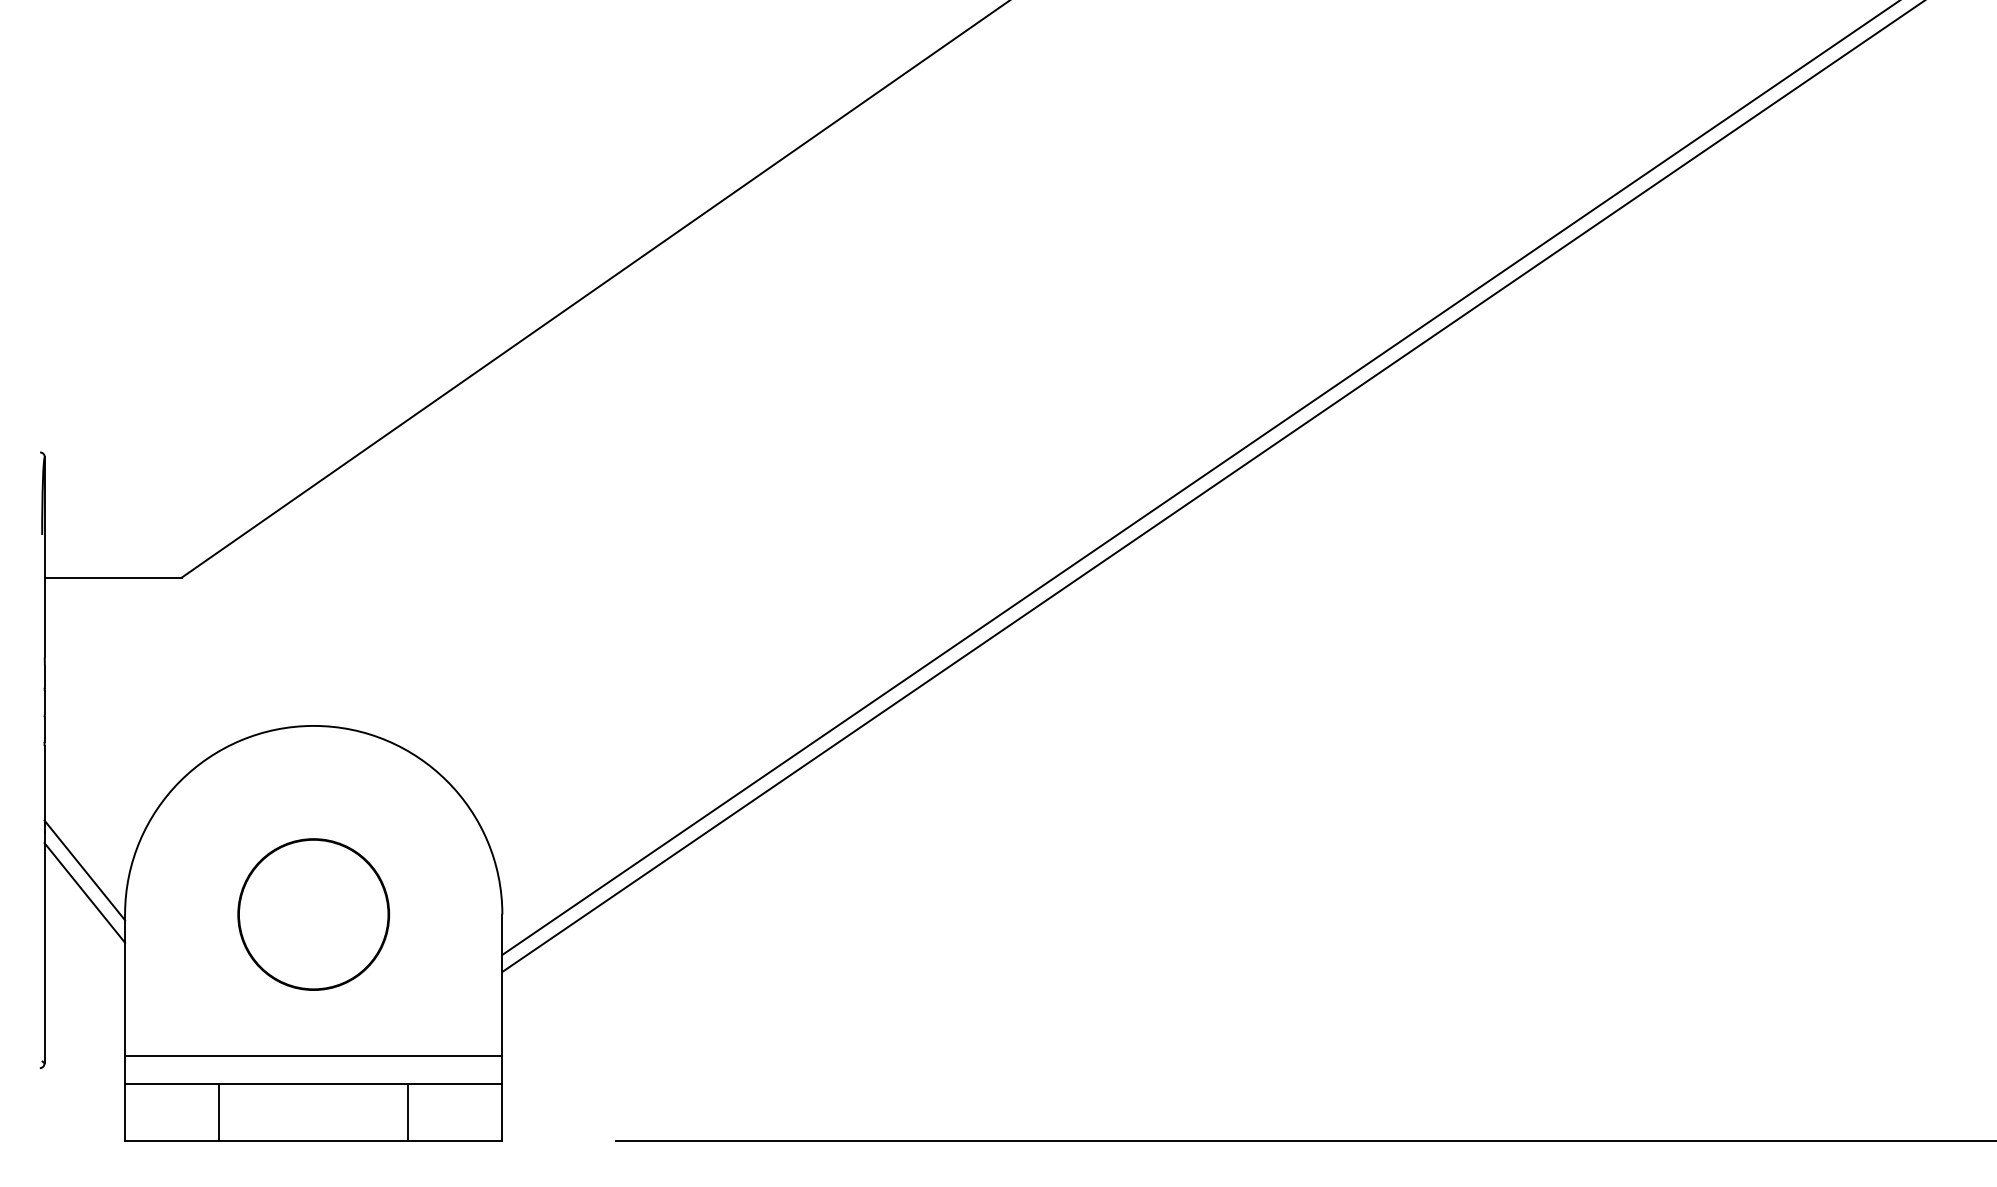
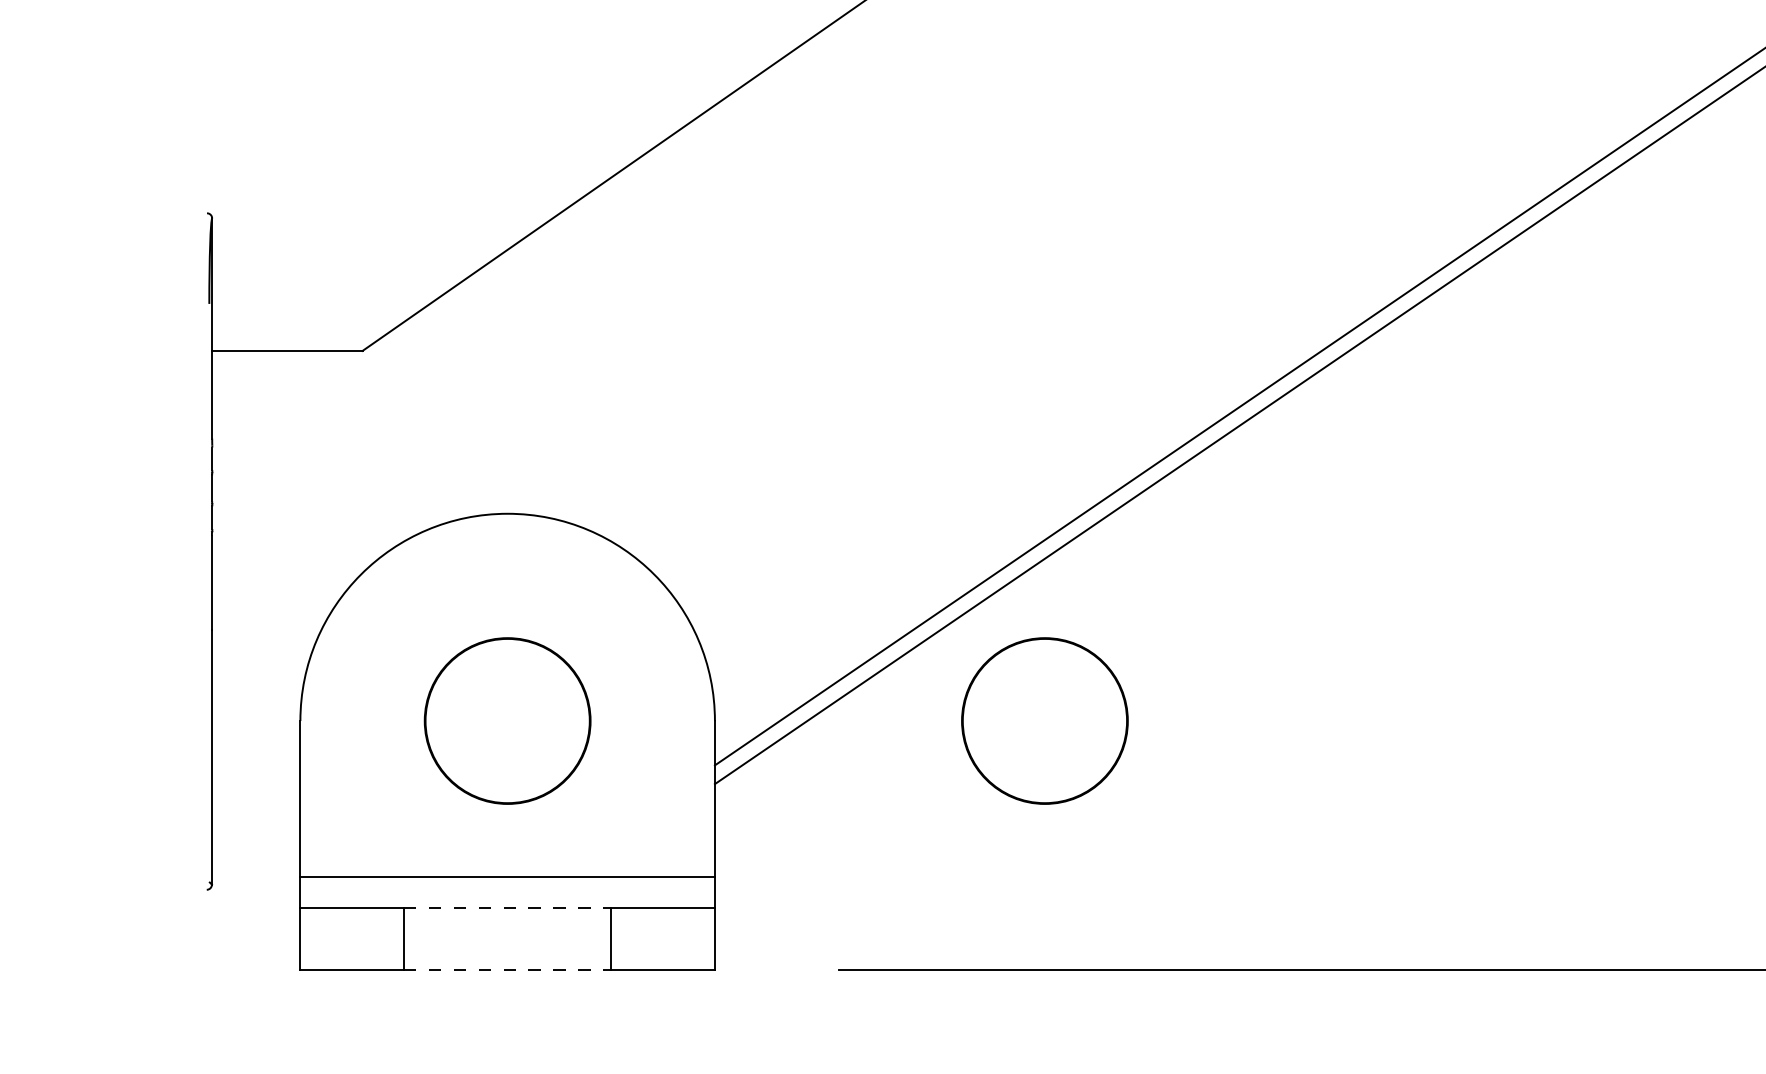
line: (84, 870) -> (255, 672), removed
line: (84, 892) -> (255, 696), removed
part: (802, 914) -> (1044, 720), added
line: (314, 1084) -> (508, 907), solid -> dashed
line: (314, 1140) -> (508, 969), solid -> dashed

